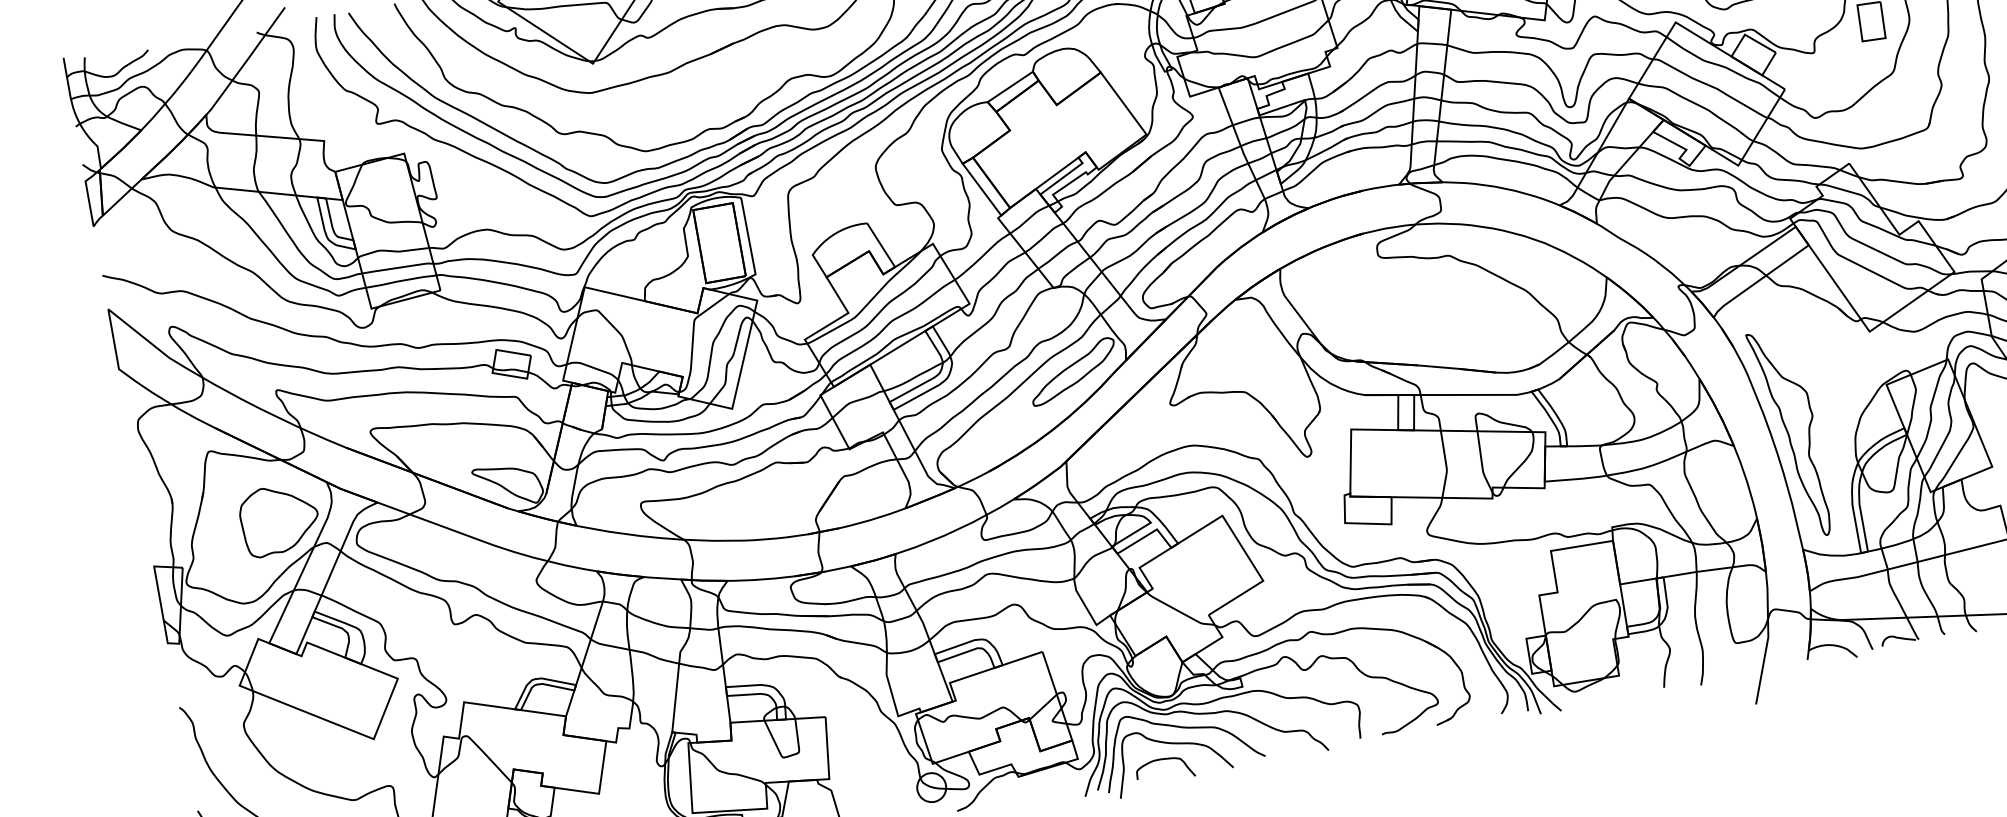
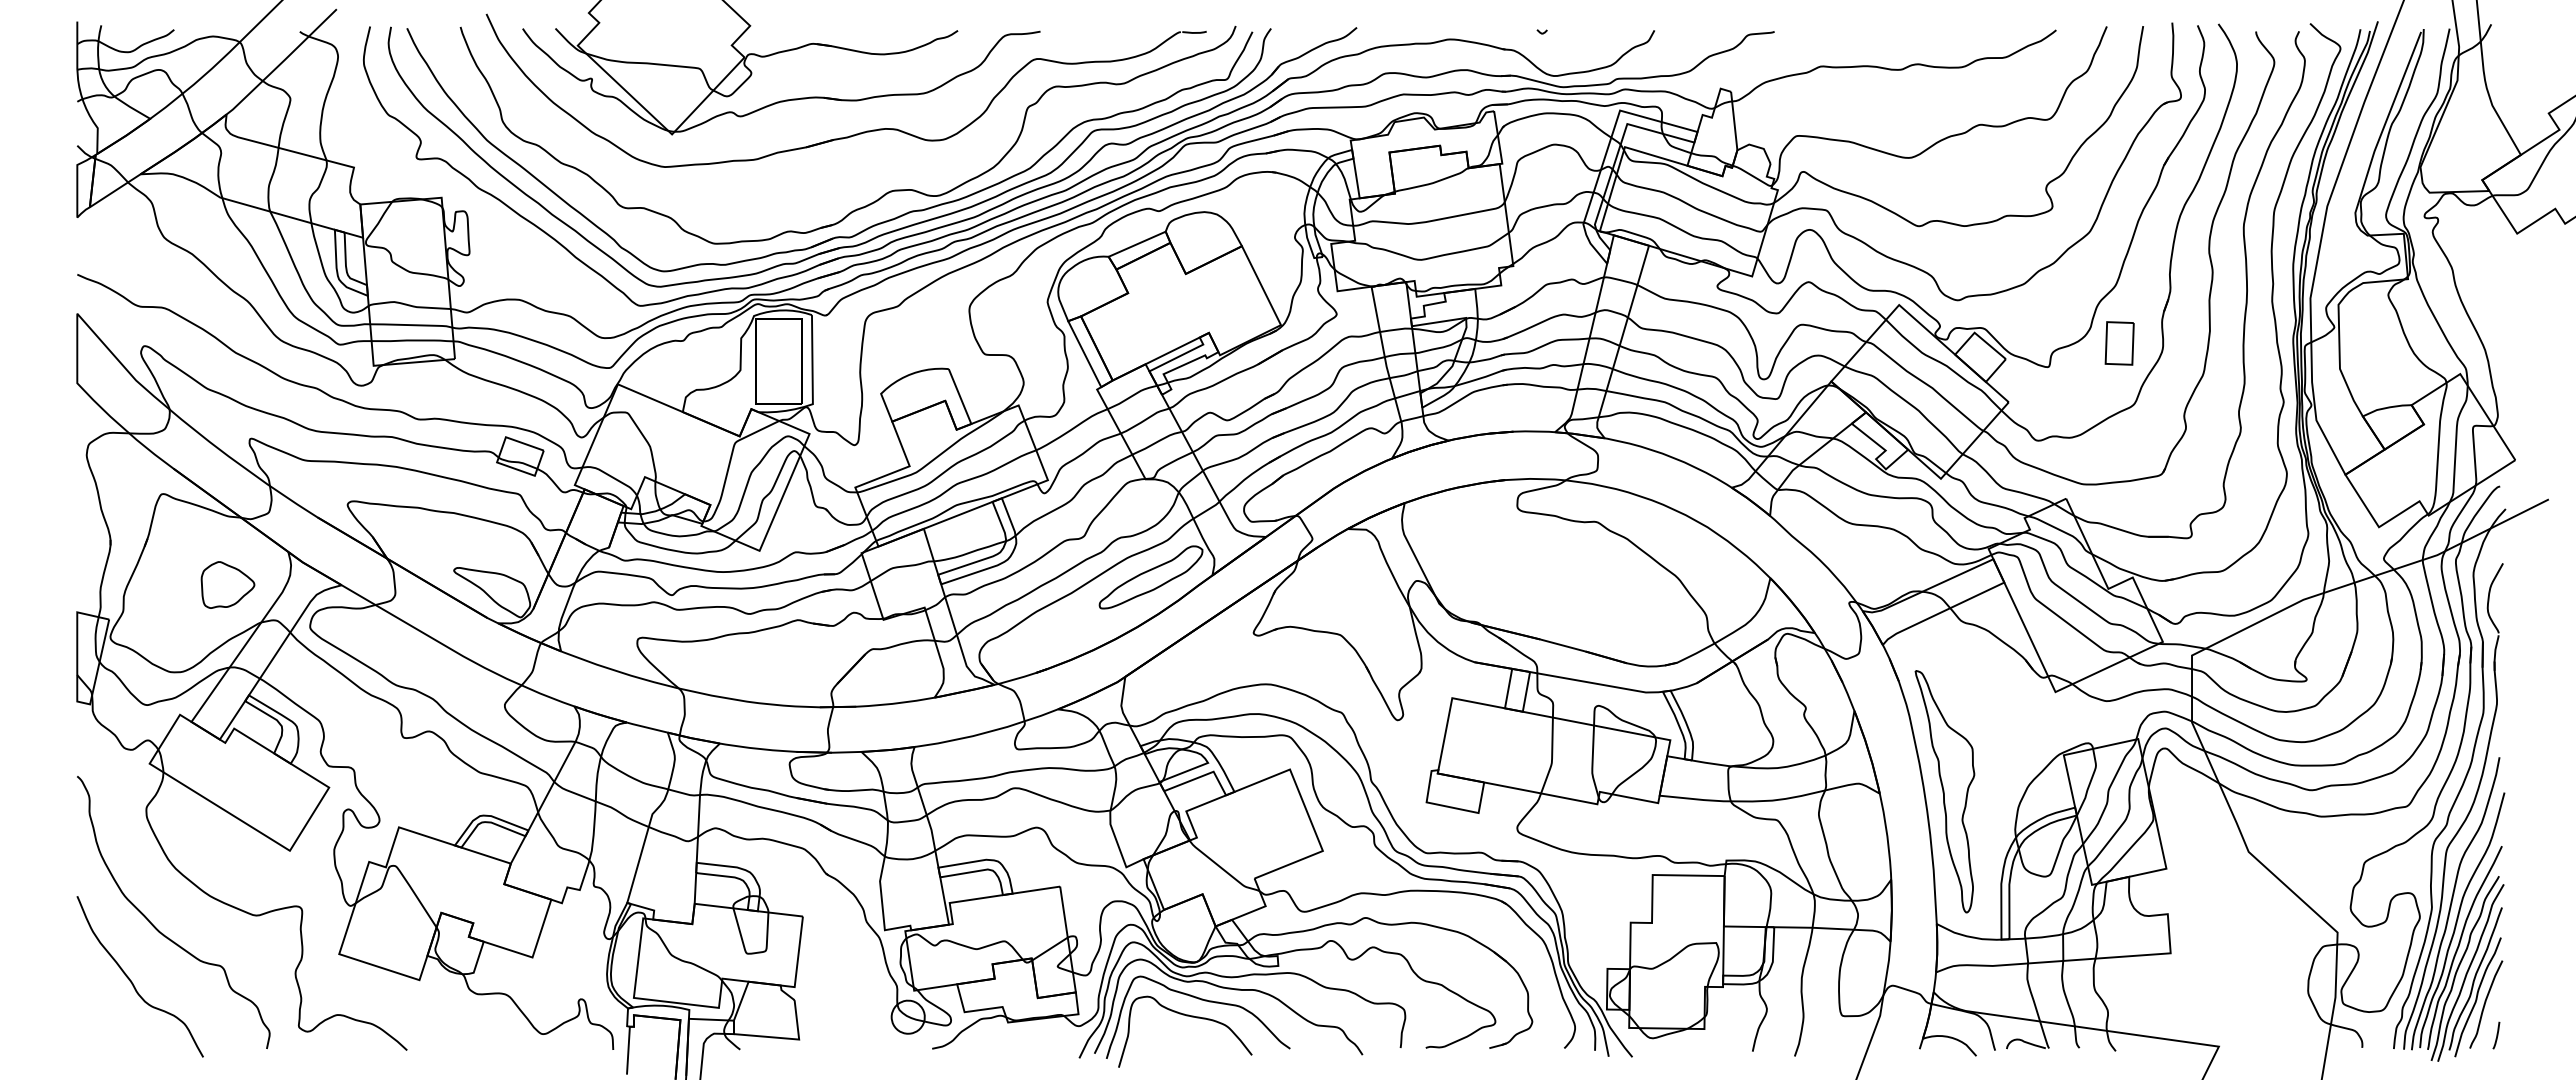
part: (279, 519) -> (227, 584), size x0.6
curve: (1163, 759) -> (1174, 1032), removed

